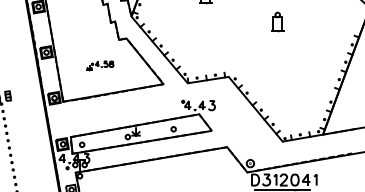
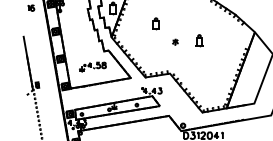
part: (237, 23) -> (175, 41), added
part: (99, 64) -> (92, 66), size x1.67

